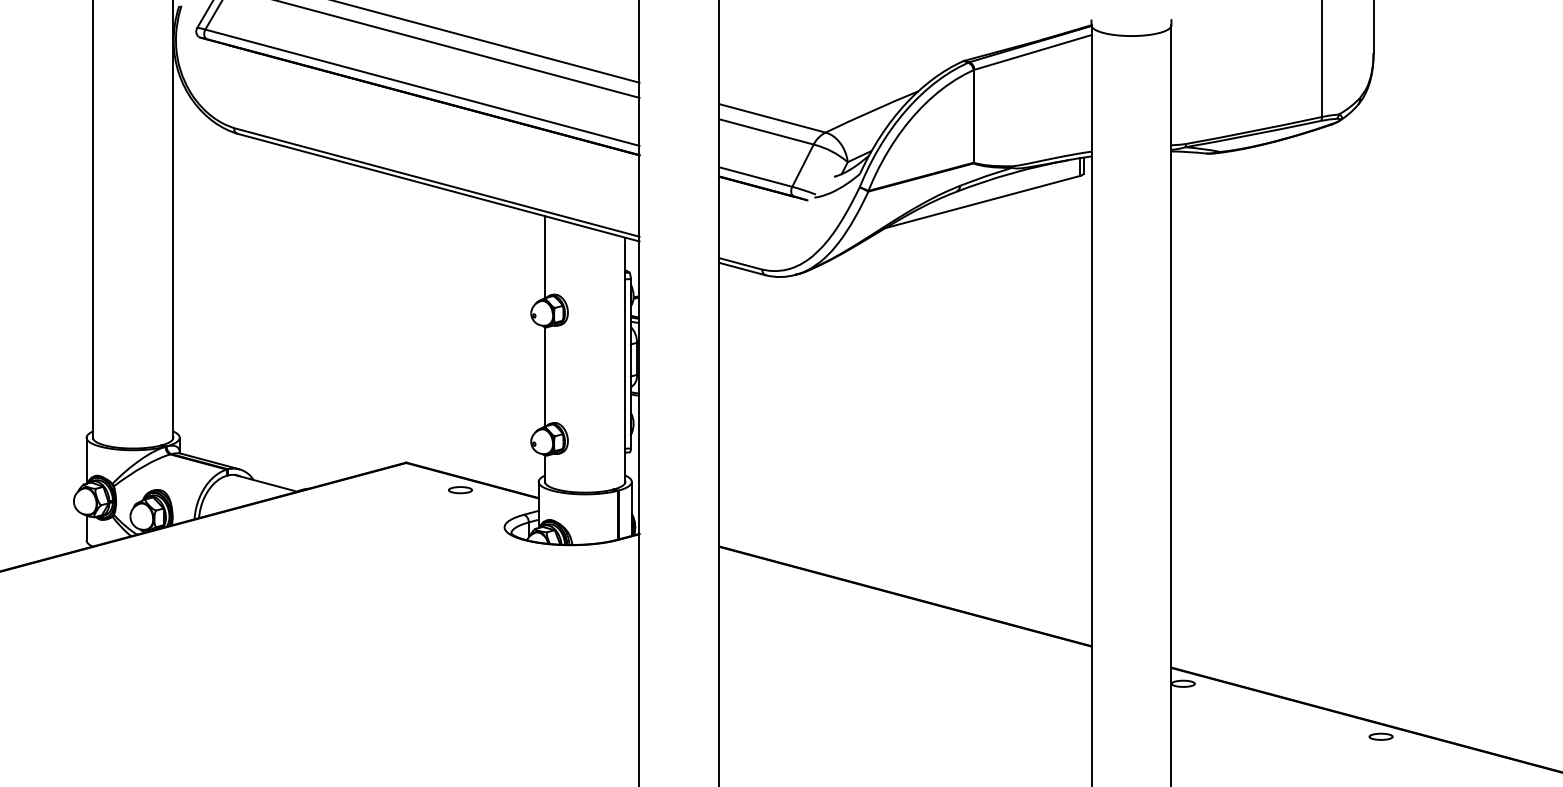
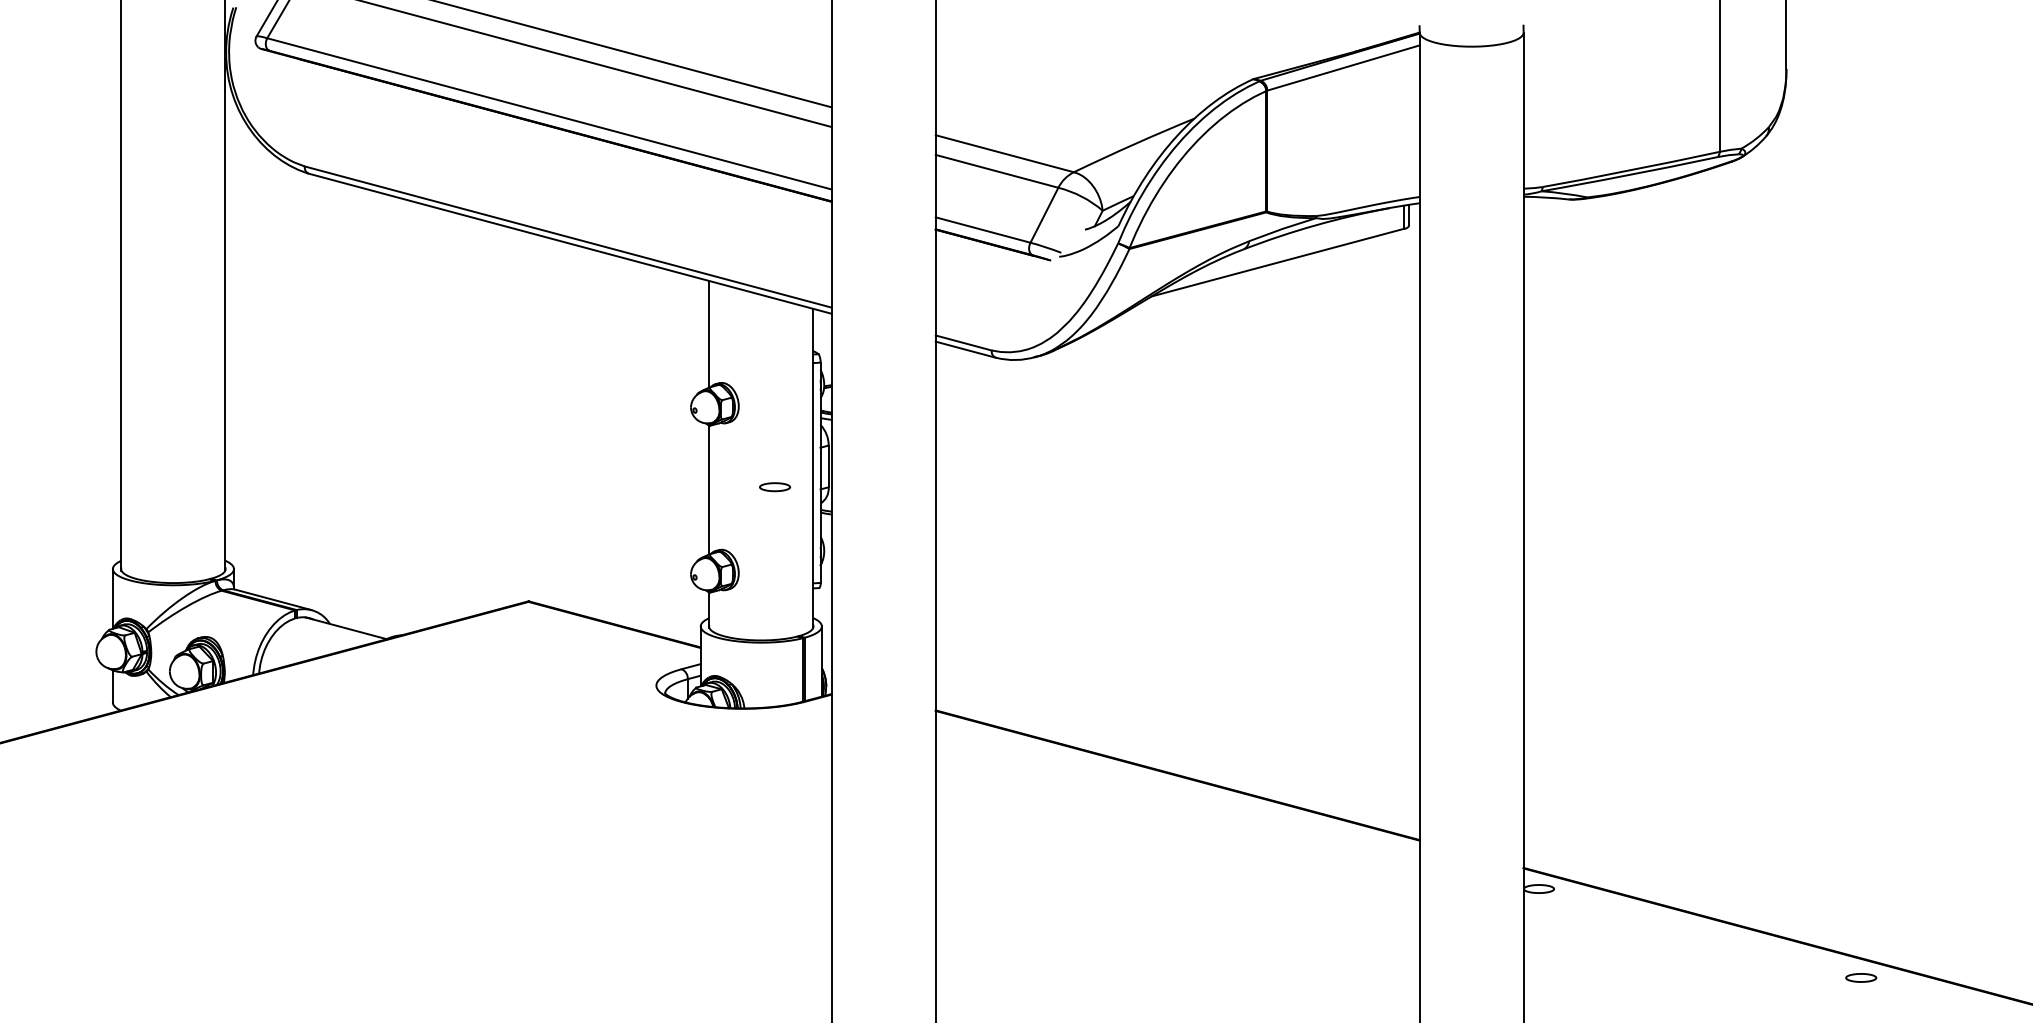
part: (460, 490) -> (774, 487), moved
part: (1381, 736) -> (1861, 977), moved

